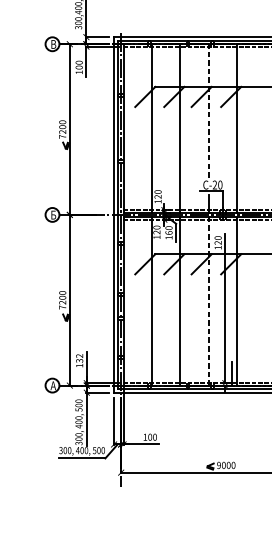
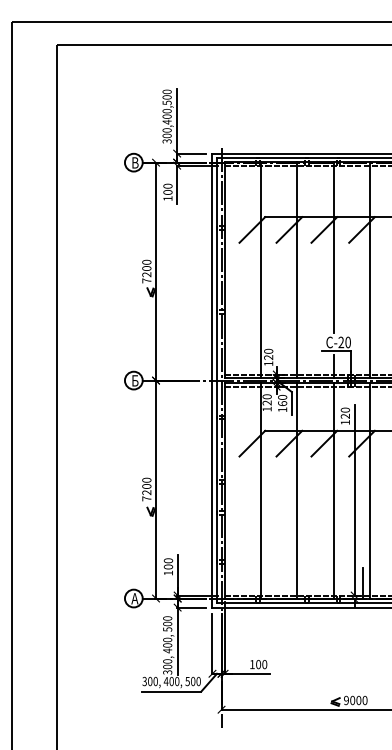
line: (208, 110) -> (333, 247), dashed -> solid
line: (208, 301) -> (333, 491), dashed -> solid
text: (79, 358) -> (168, 563), 132 -> 100

